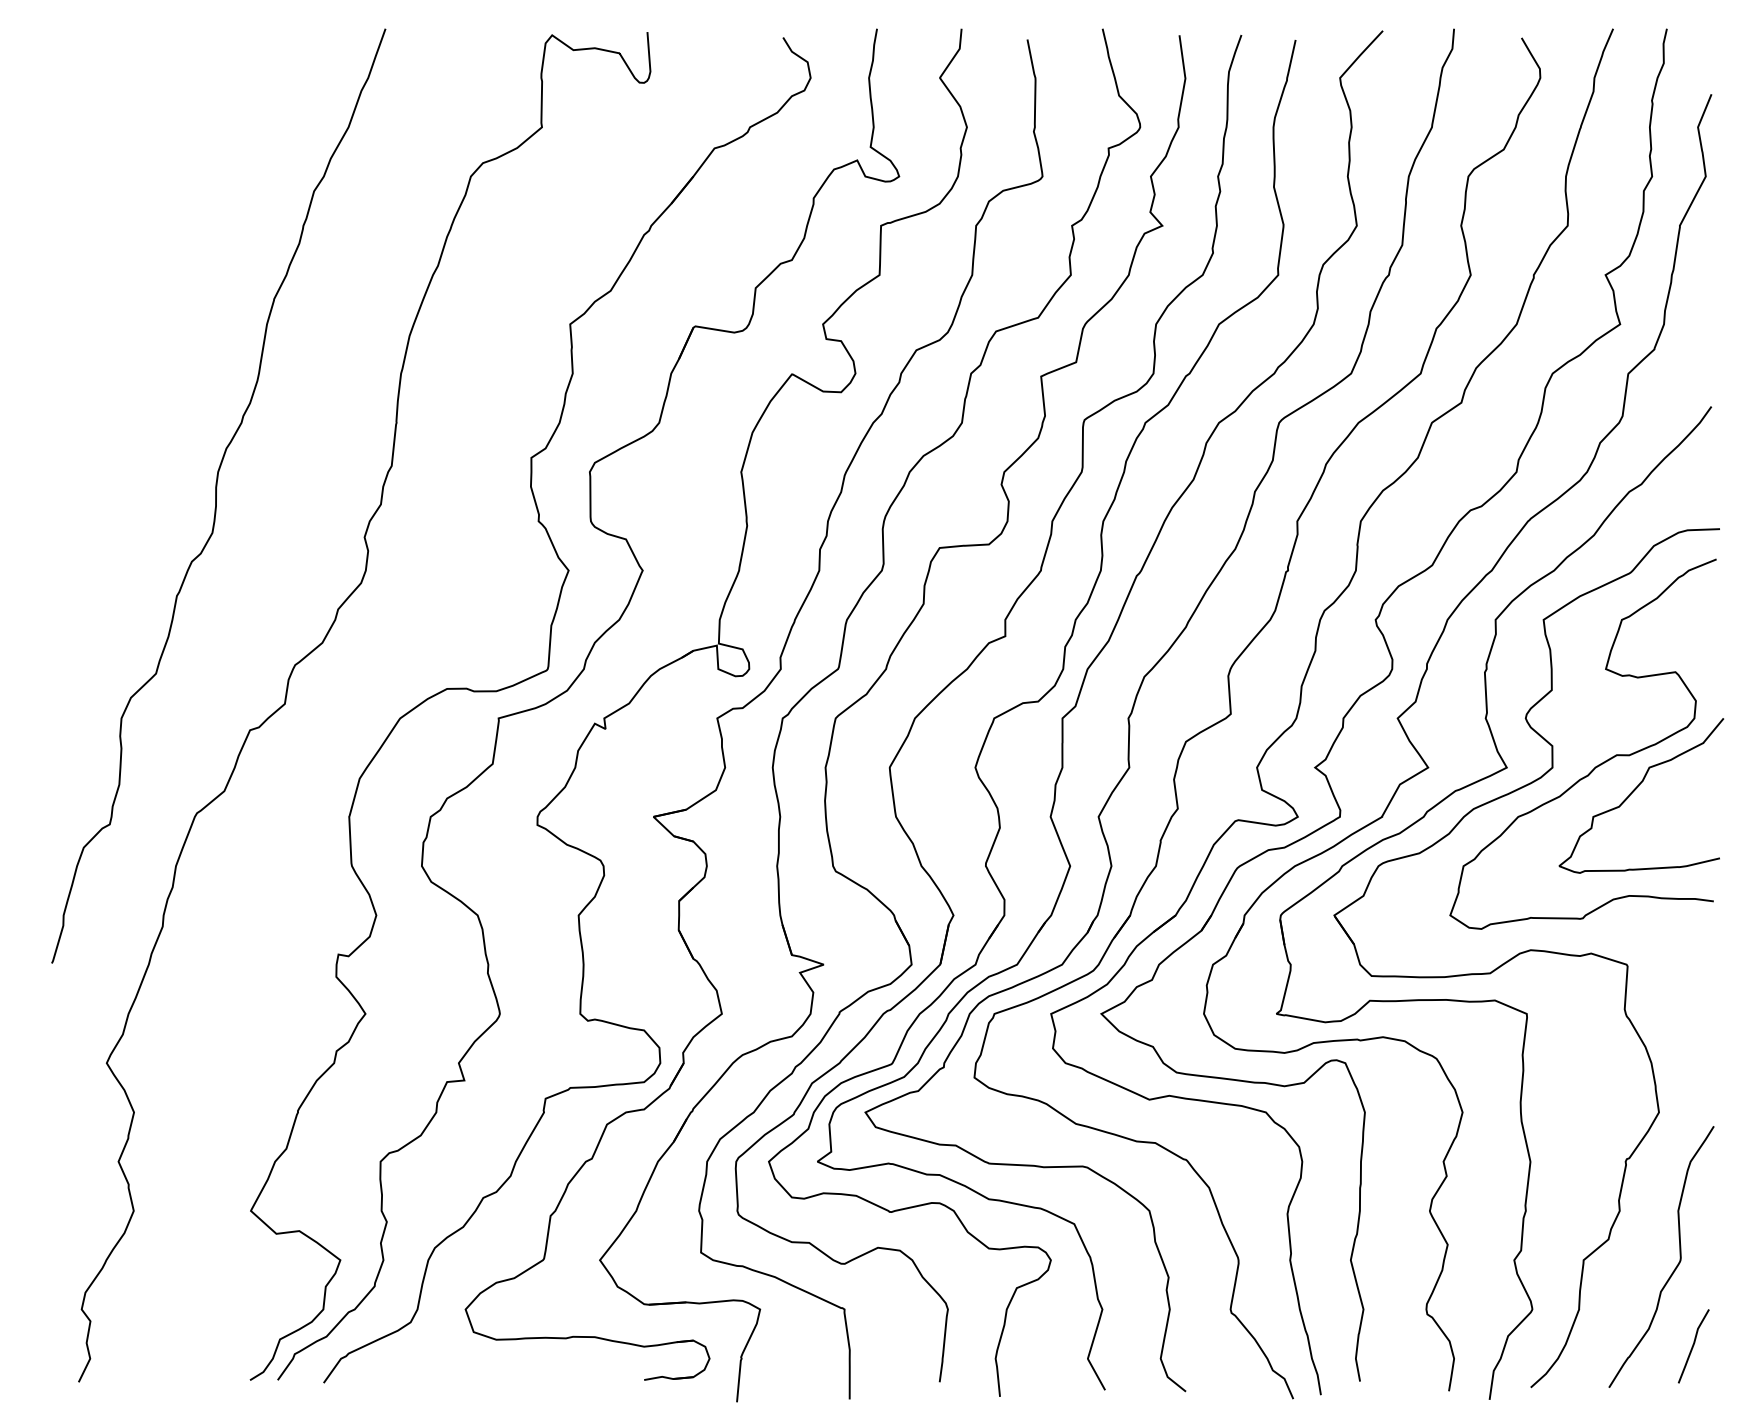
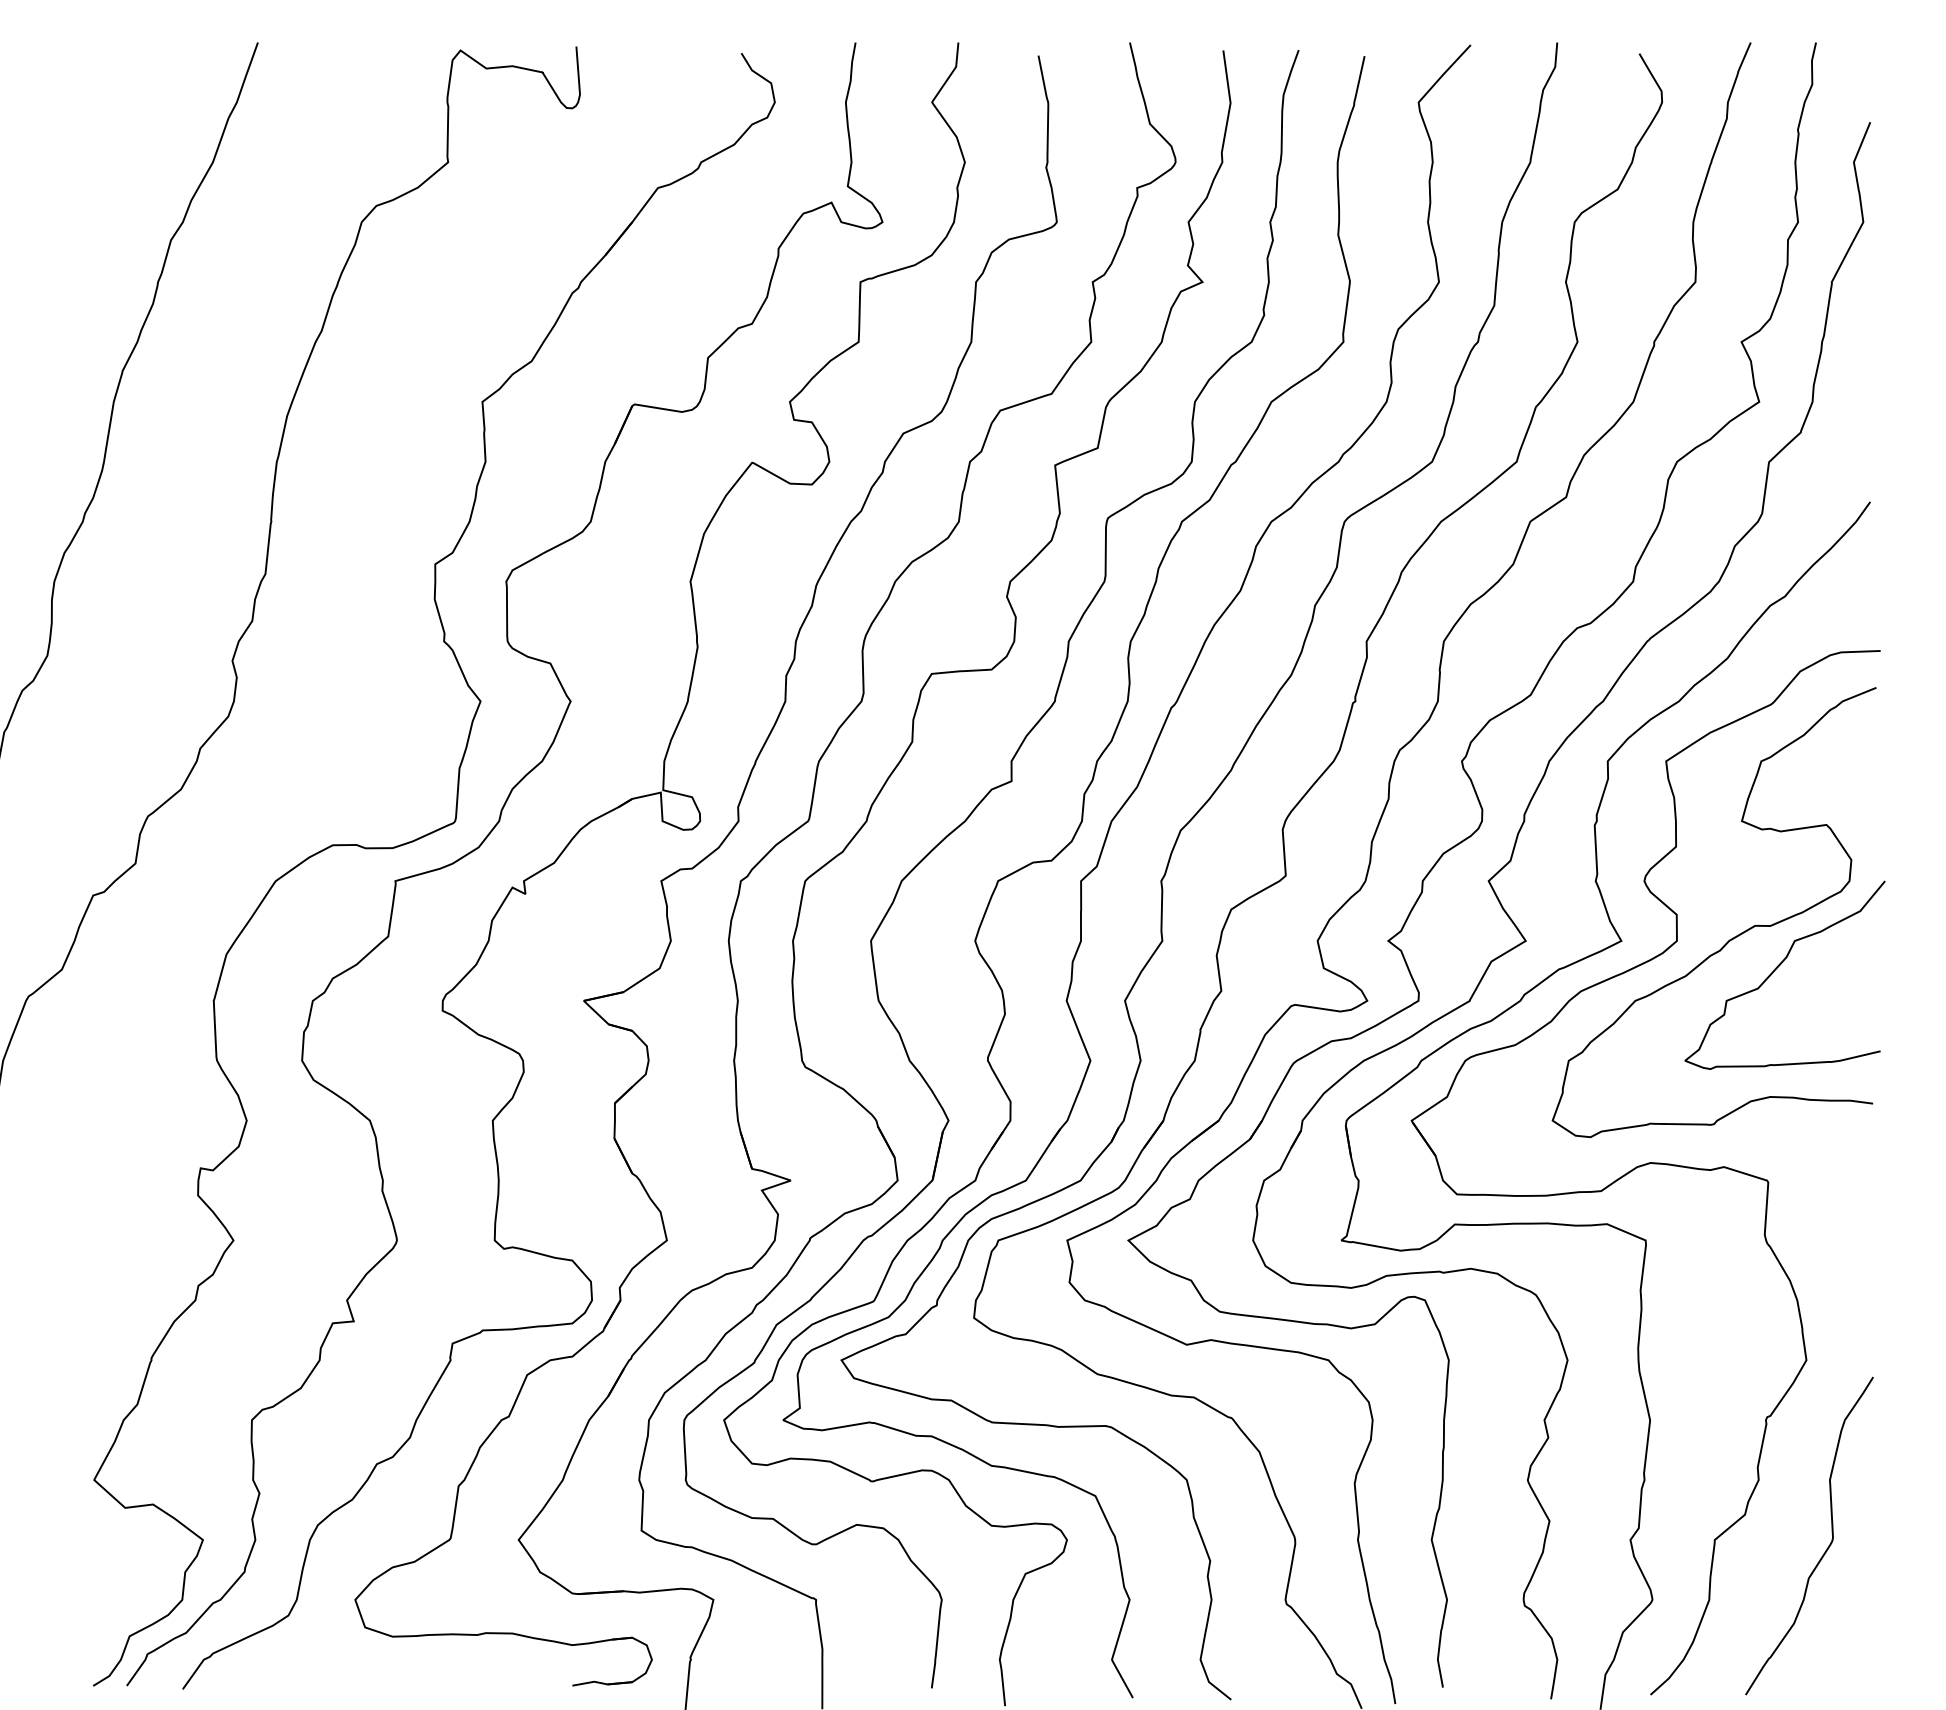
curve: (1693, 1346) -> (1848, 1644), removed

